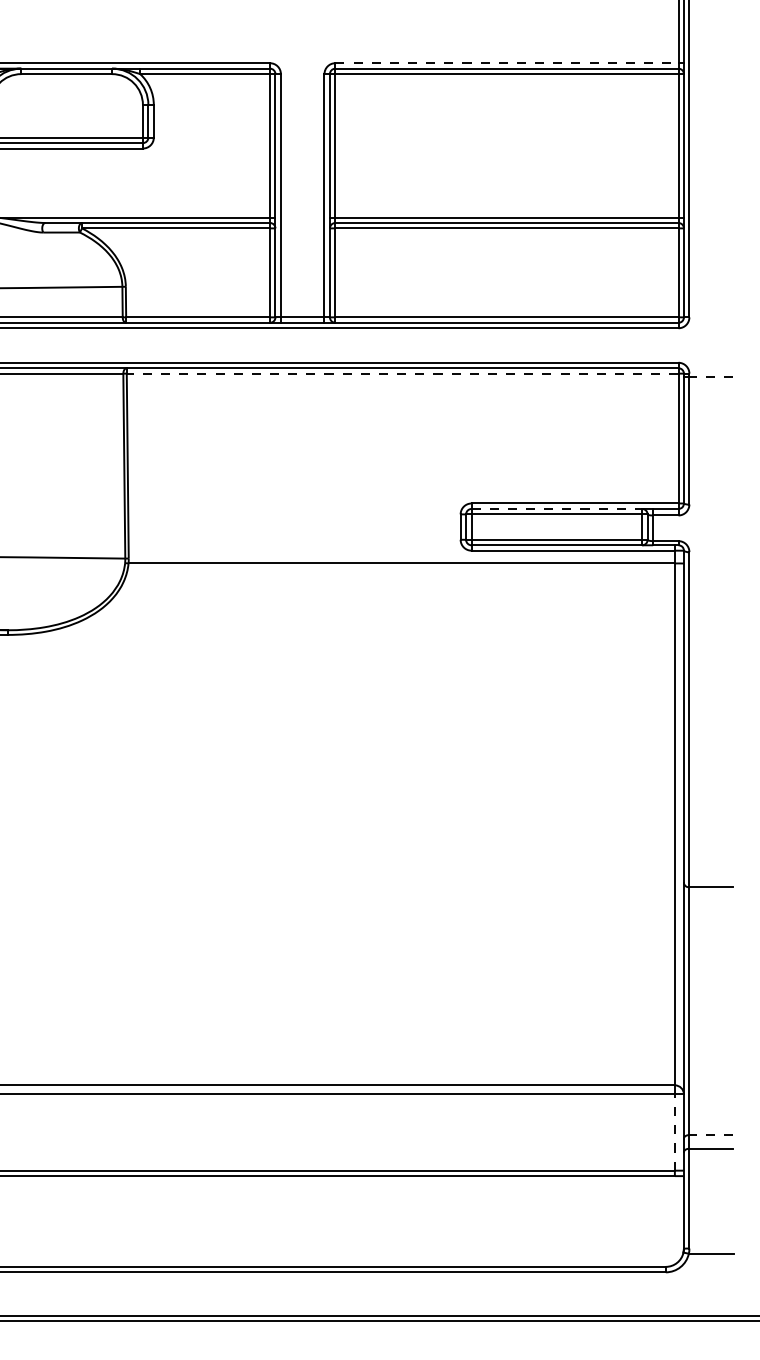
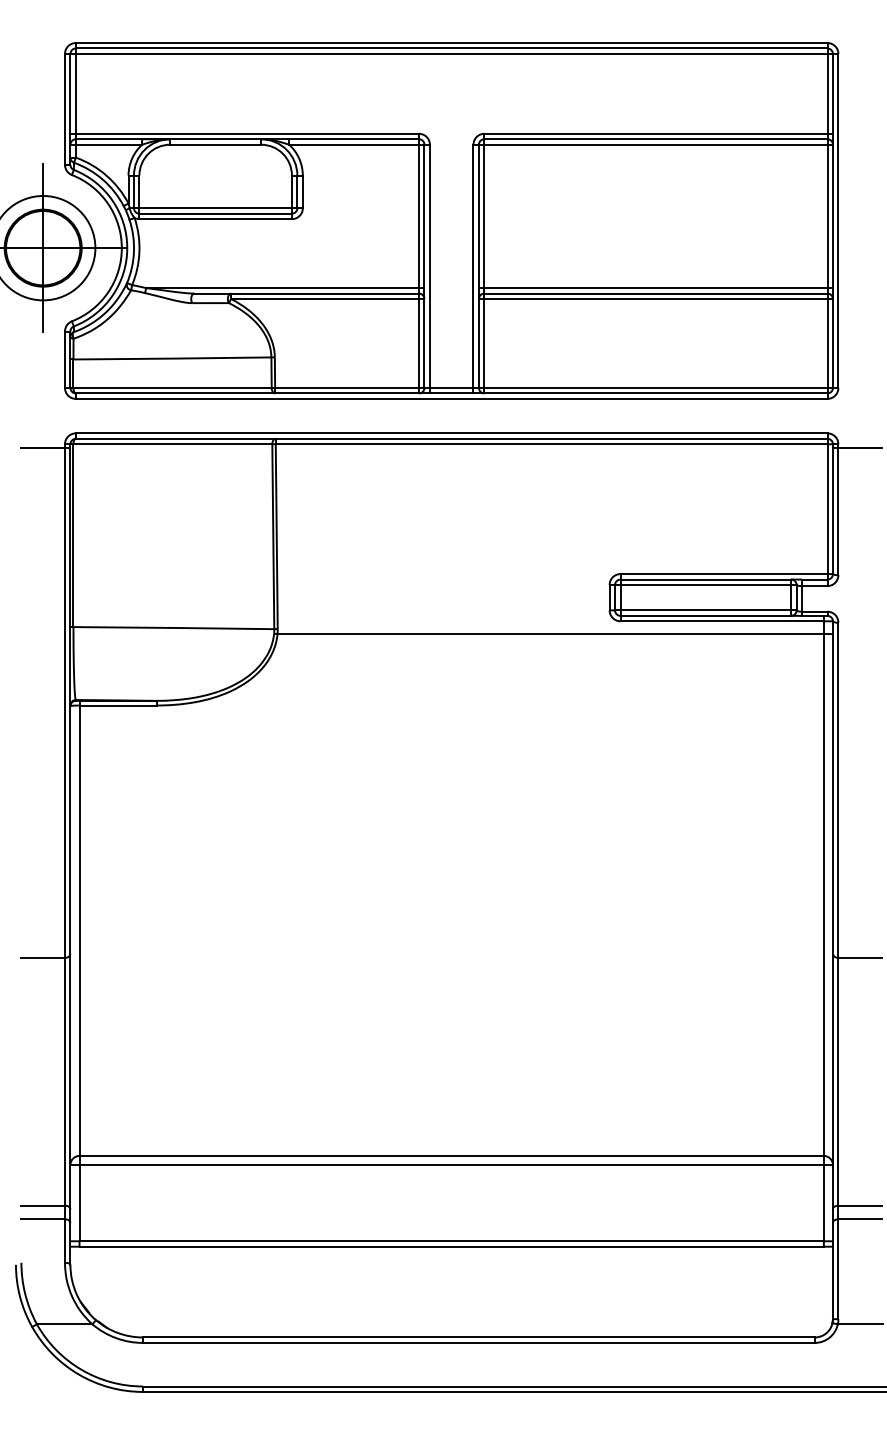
line: (506, 62) -> (655, 133), dashed -> solid
line: (402, 373) -> (551, 444), dashed -> solid
line: (711, 376) -> (860, 447), dashed -> solid
line: (557, 508) -> (706, 579), dashed -> solid
line: (674, 1131) -> (823, 1202), dashed -> solid
line: (711, 1134) -> (860, 1205), dashed -> solid

